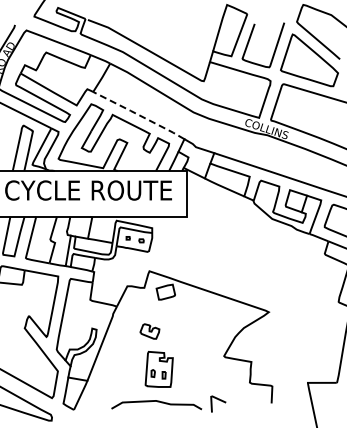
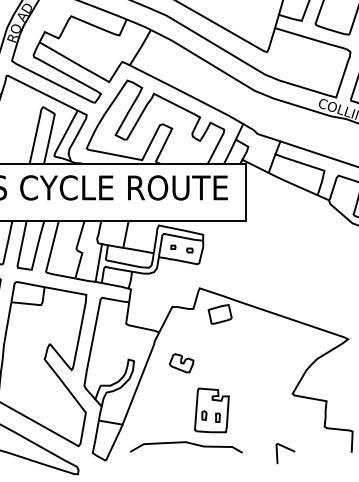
line: (138, 114) -> (186, 93), dashed -> solid
part: (149, 331) -> (181, 363), moved
curve: (157, 402) -> (187, 444), moved

